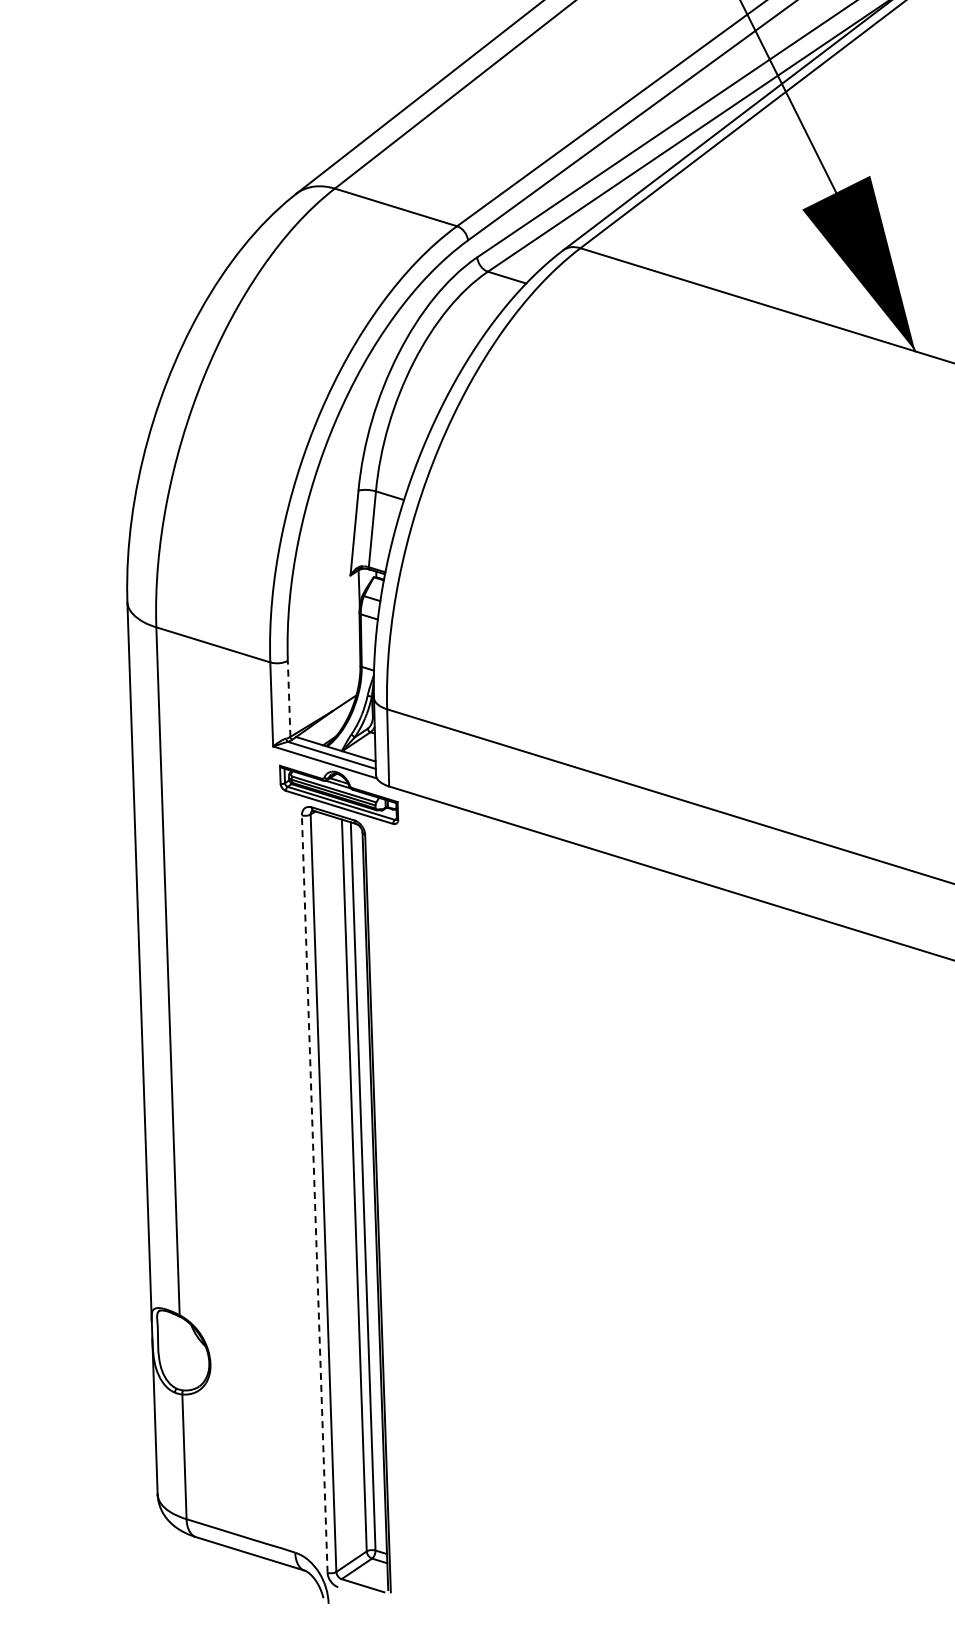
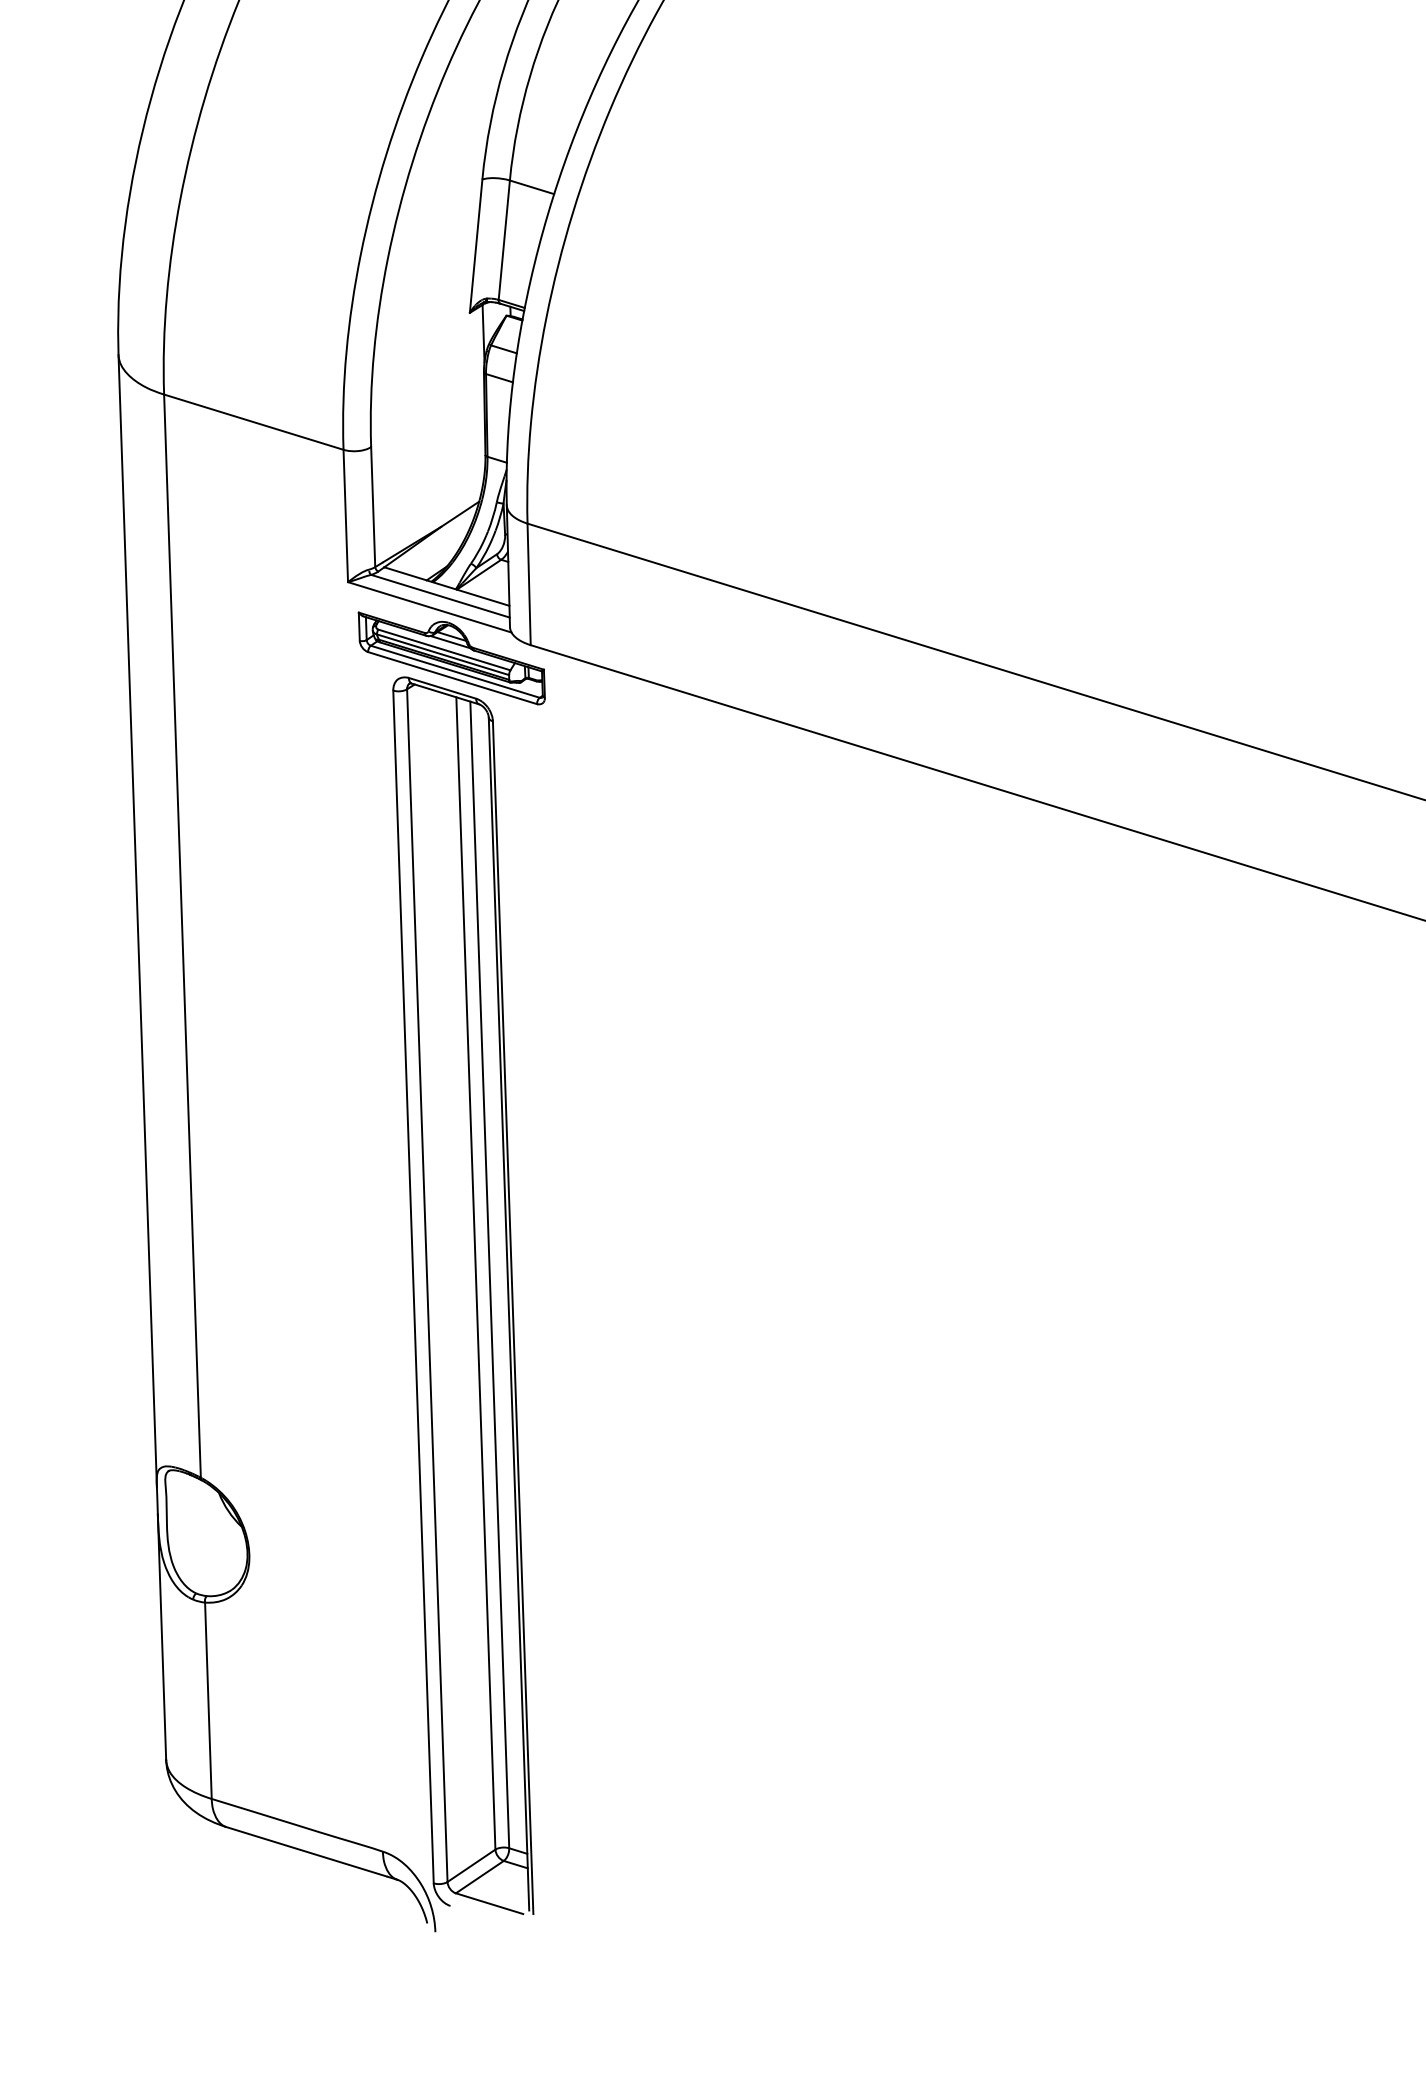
line: (289, 698) -> (373, 506), dashed -> solid
line: (314, 1194) -> (413, 1287), dashed -> solid

